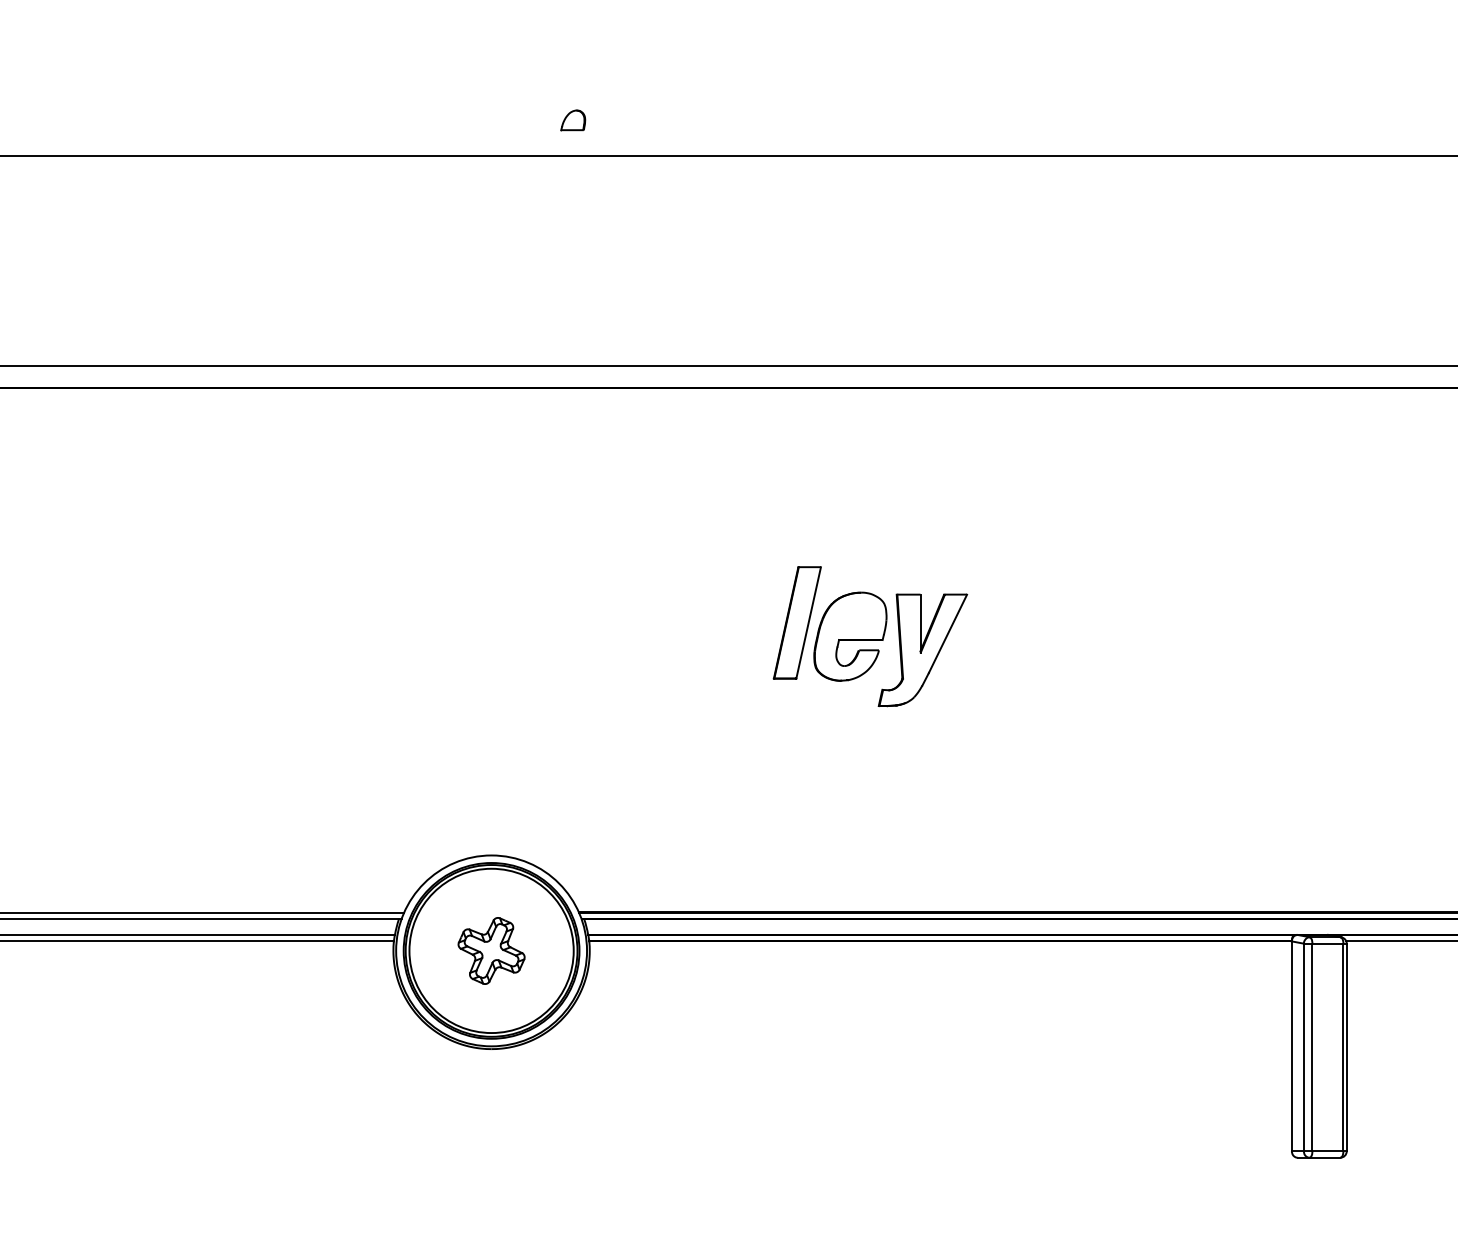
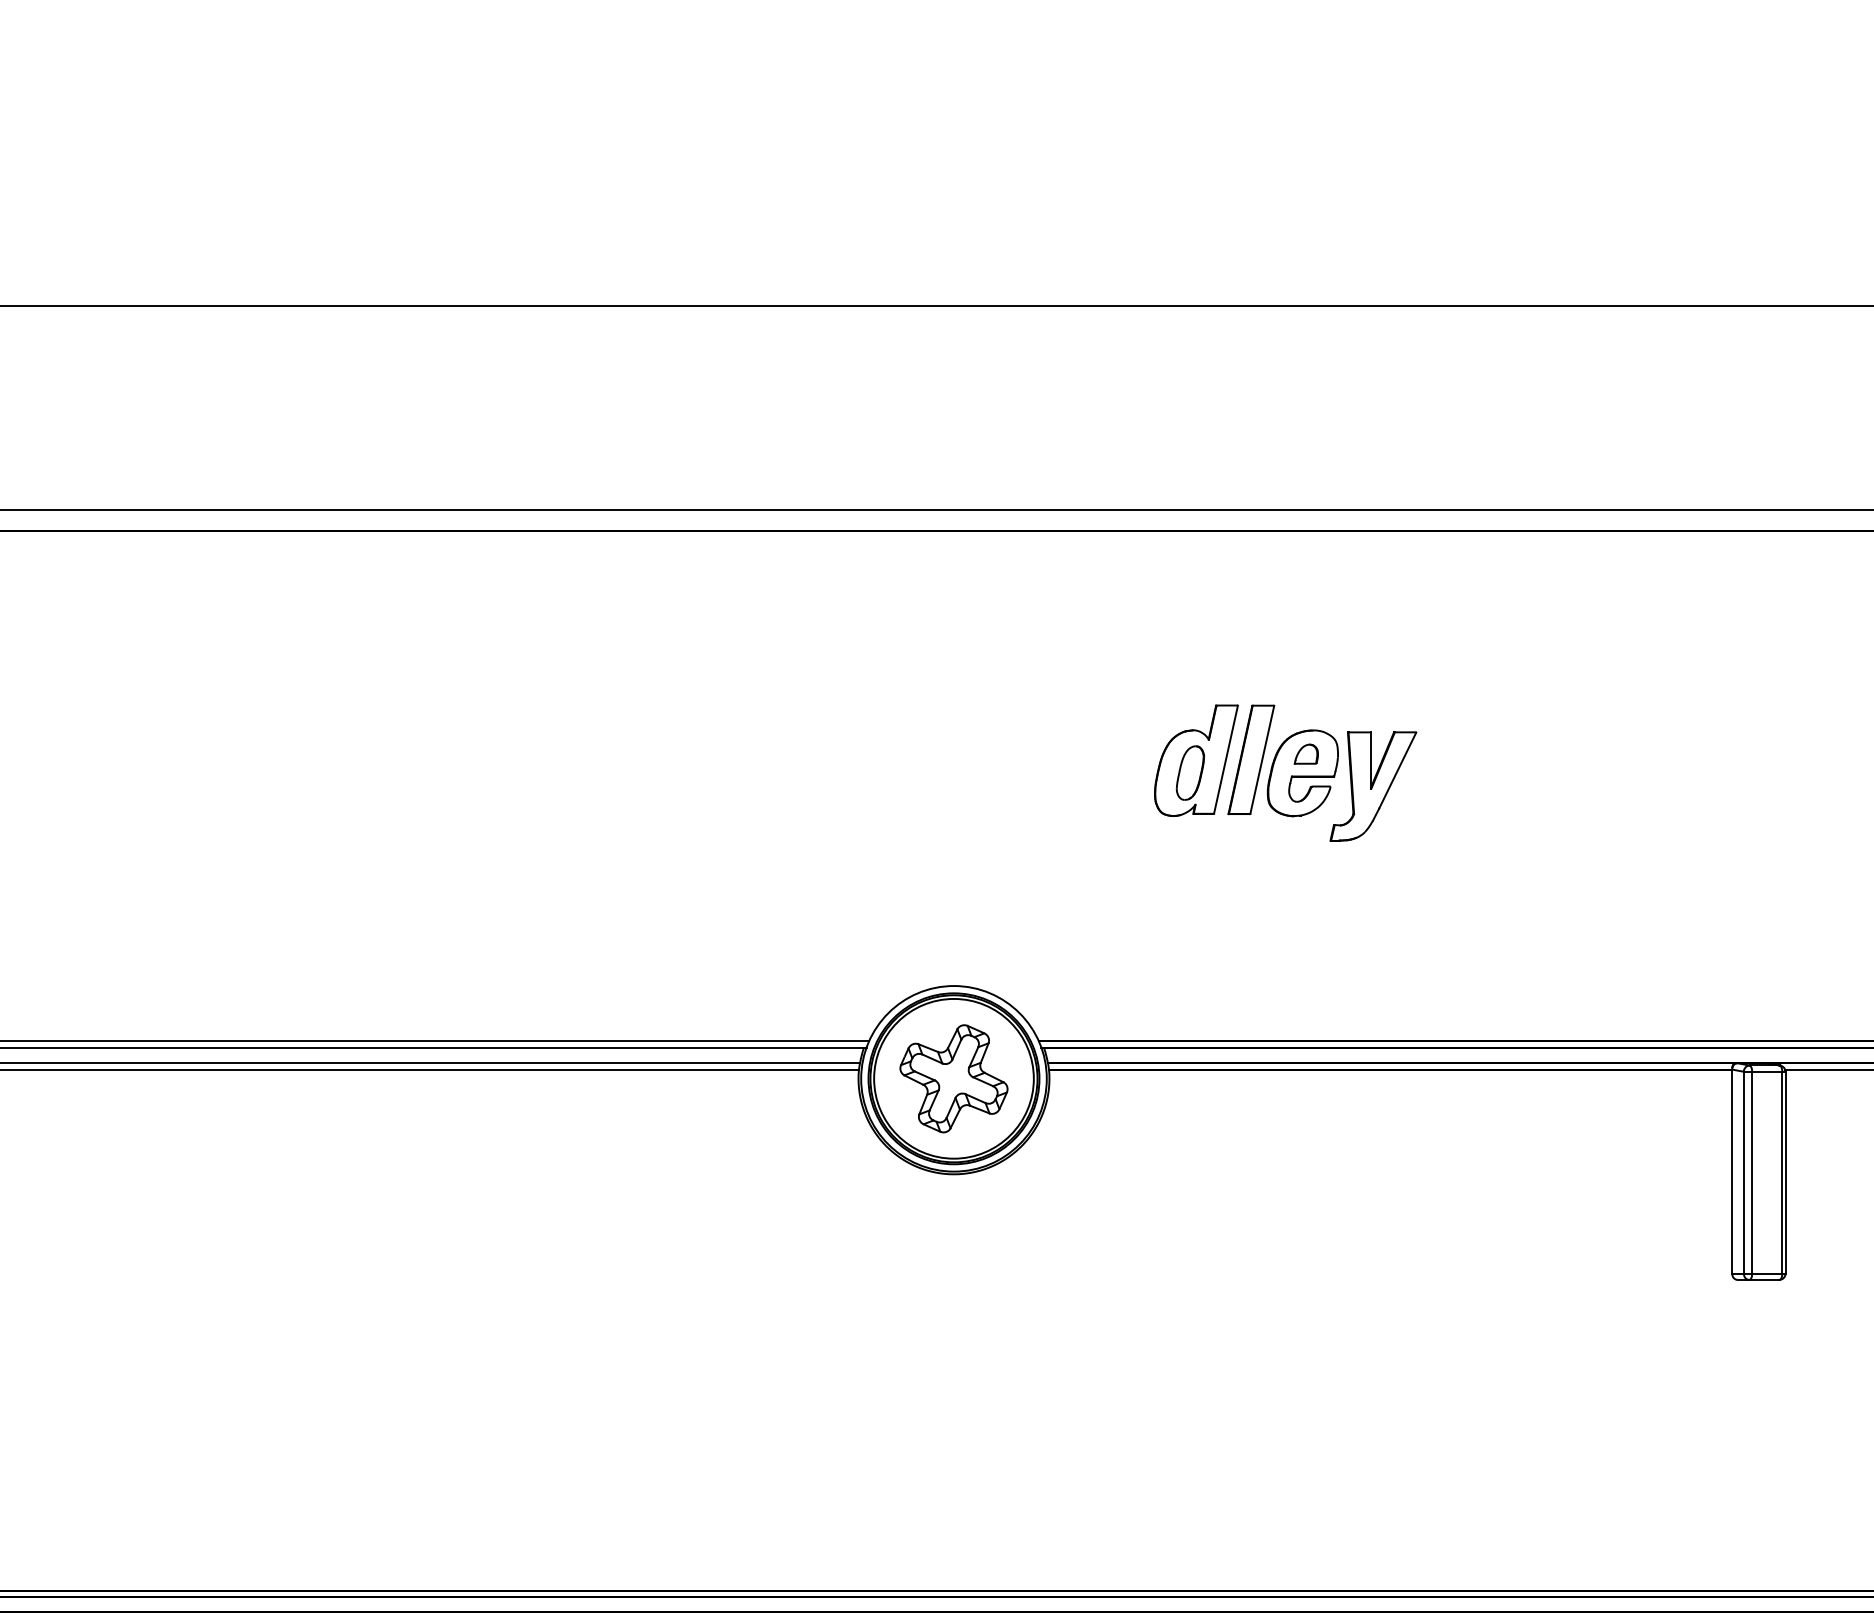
part: (572, 119) -> (1305, 753), moved
part: (740, 623) -> (1196, 760), added
part: (491, 950) -> (953, 1078), size x1.67

